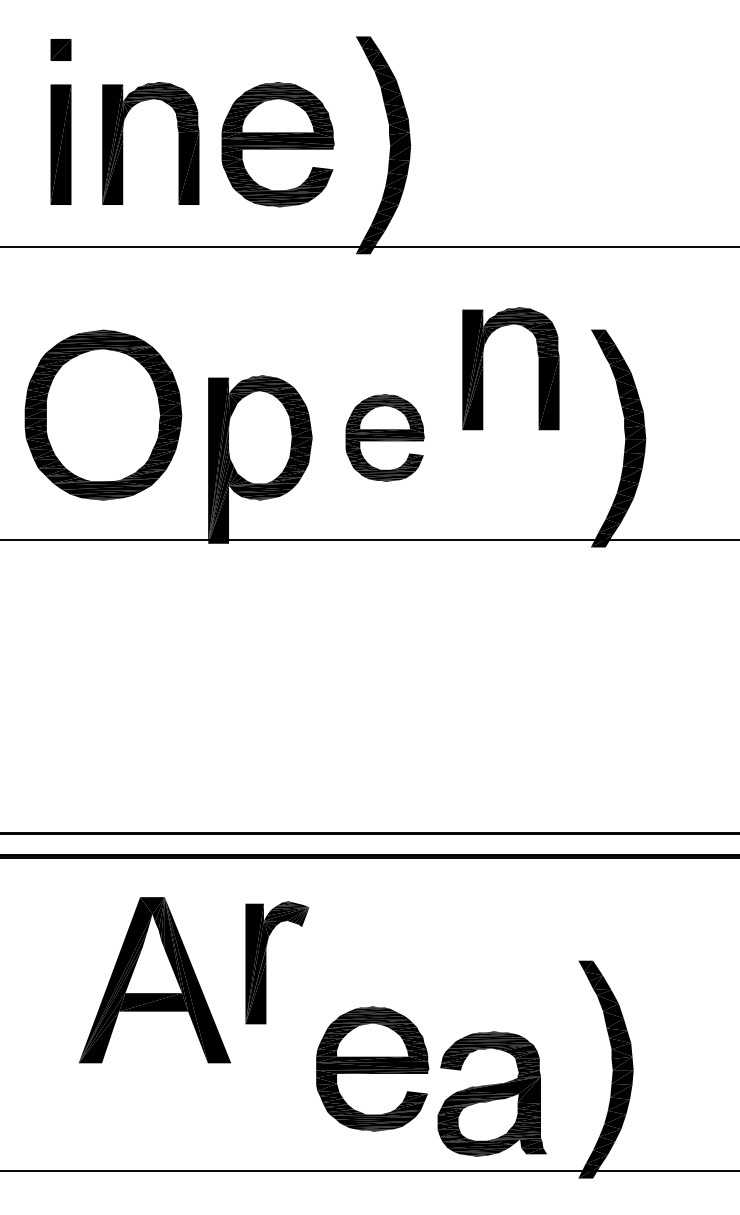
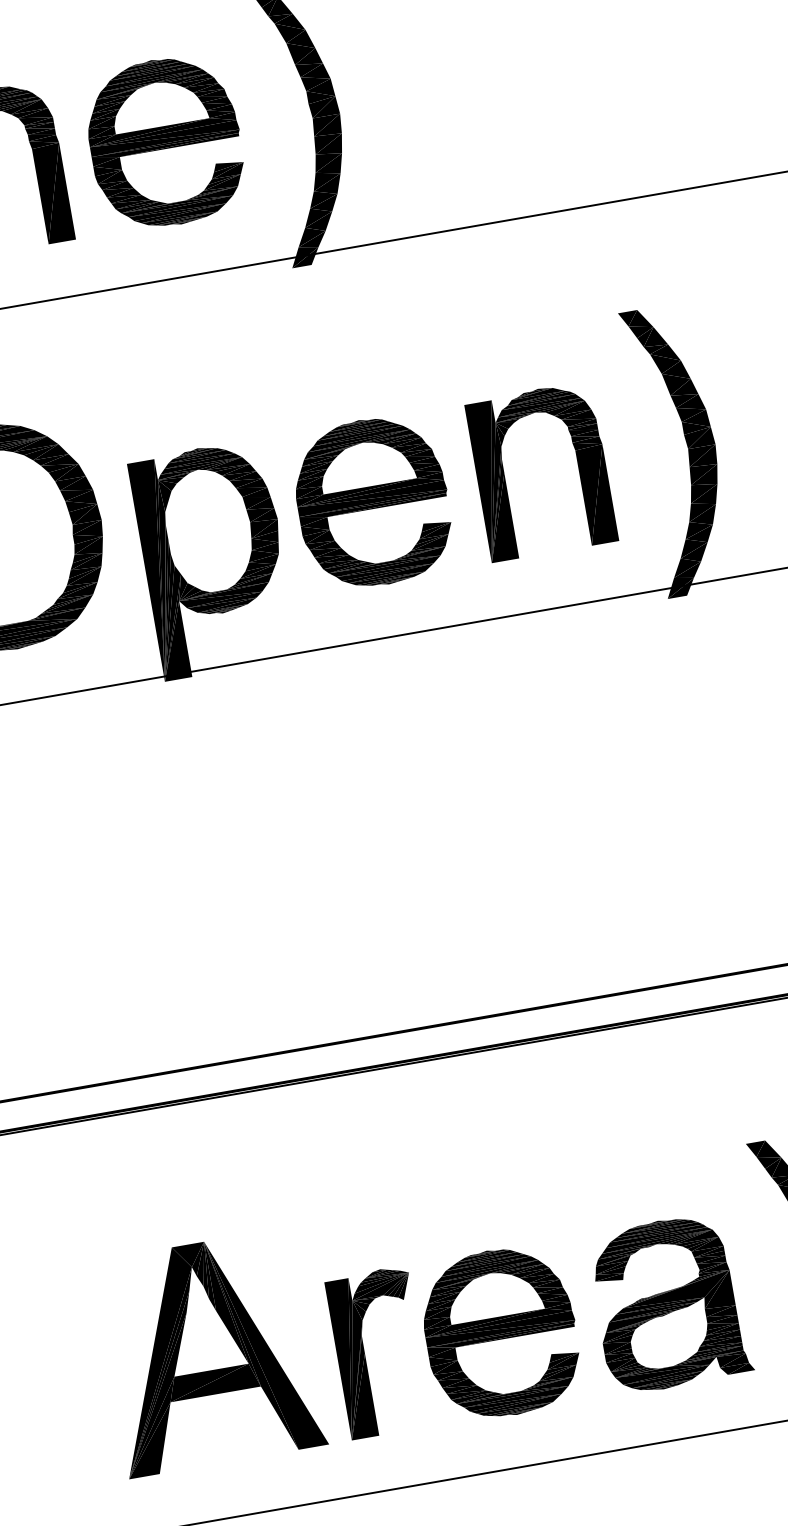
part: (483, 368) -> (505, 477), moved
part: (384, 437) -> (371, 502), size x1.43
part: (266, 962) -> (365, 1354), moved
part: (154, 980) -> (209, 1353), moved
part: (491, 1093) -> (668, 1303), moved

